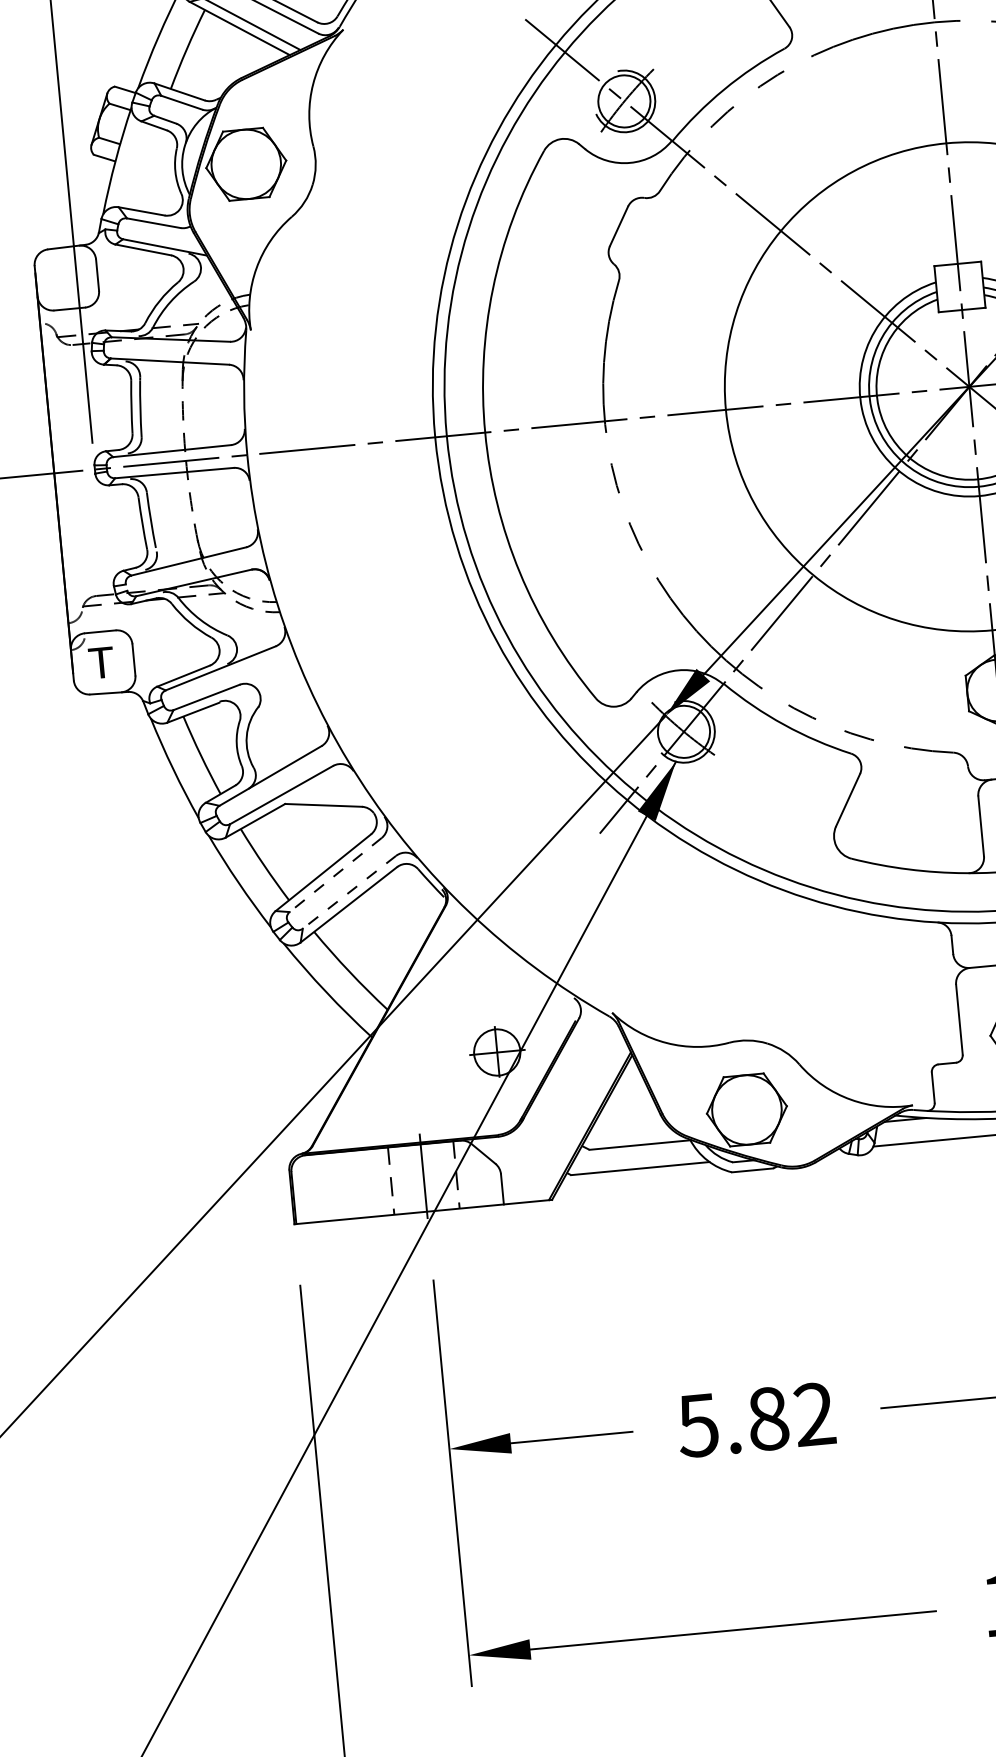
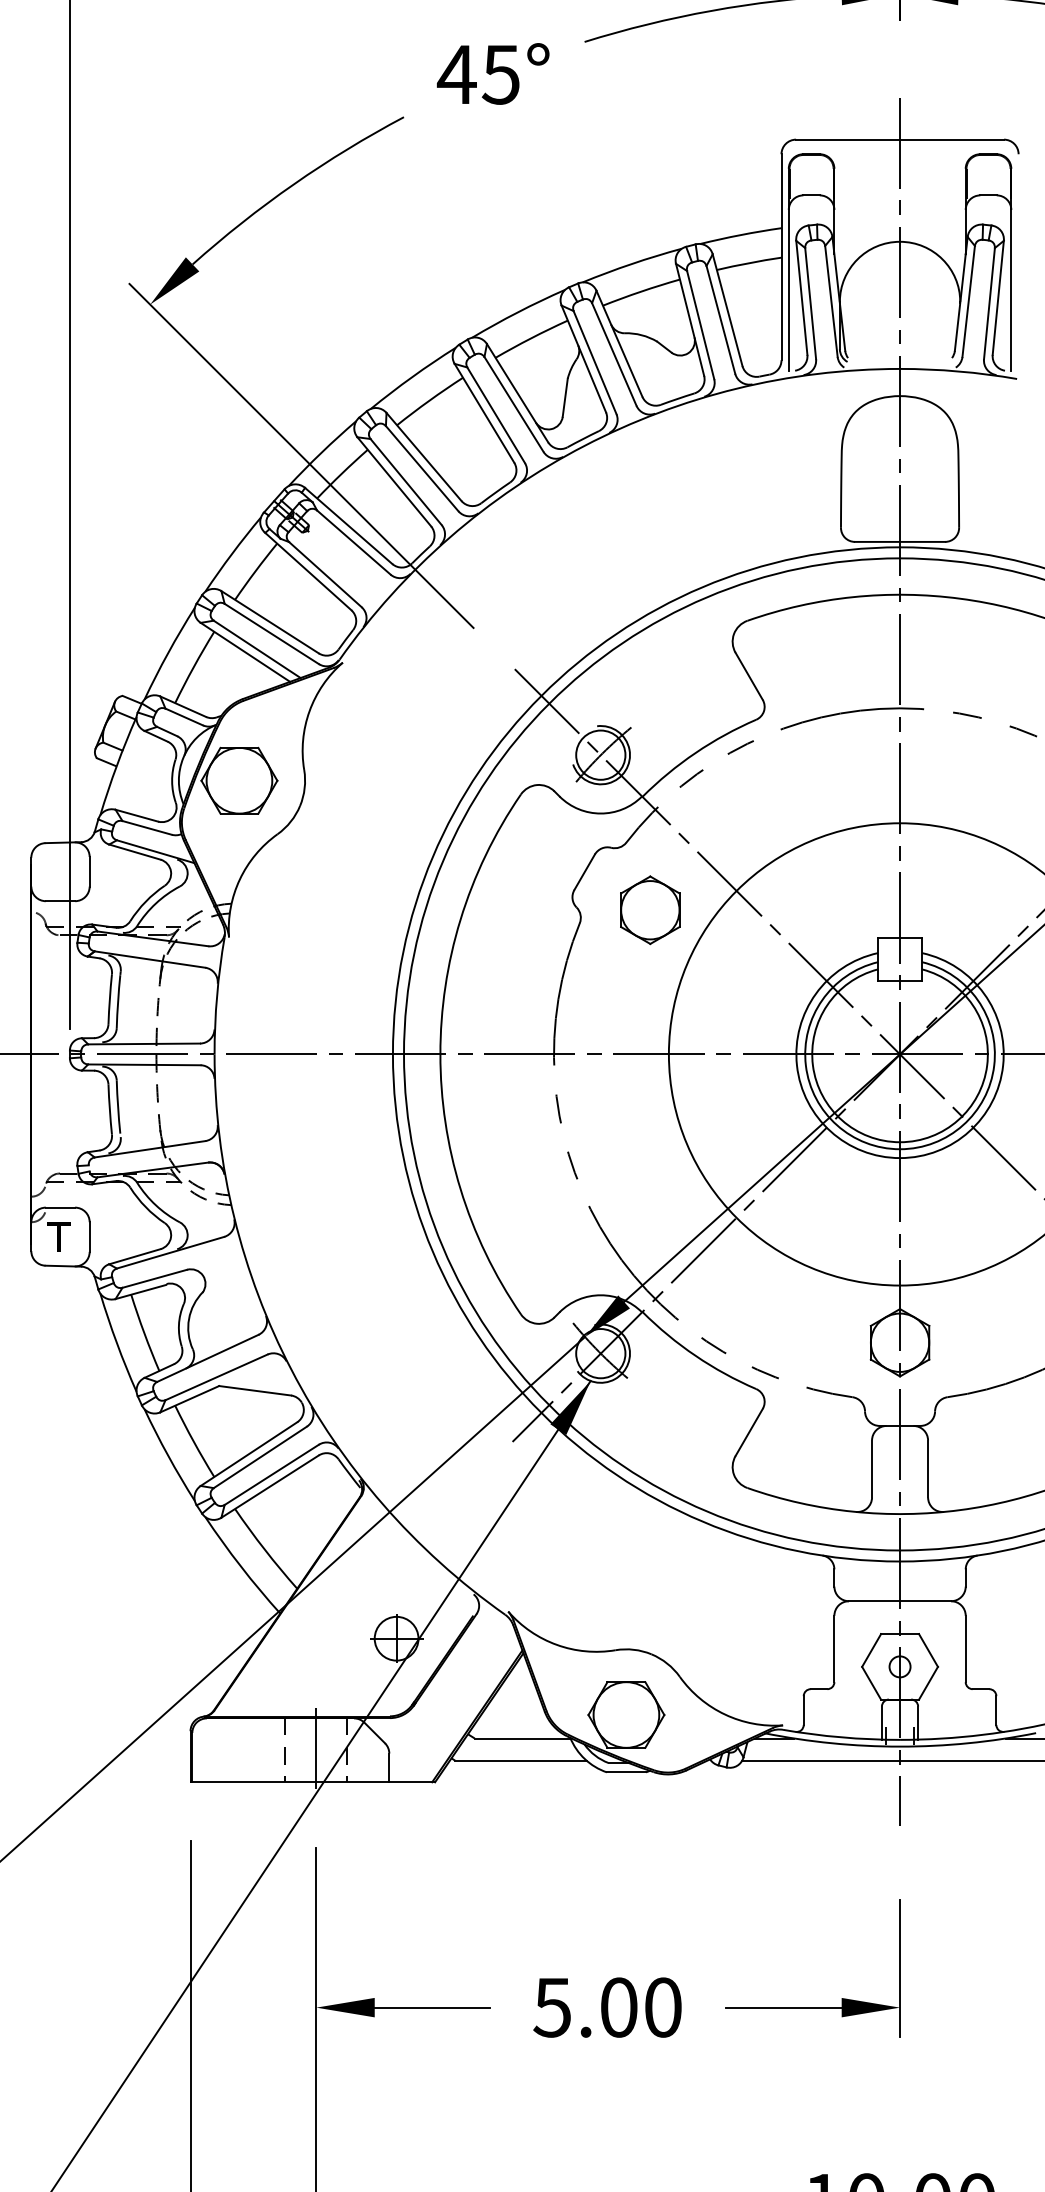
part: (692, 260) -> (650, 910), added
line: (335, 875) -> (260, 1457), dashed -> solid
line: (349, 891) -> (271, 1474), dashed -> solid
text: (790, 1416) -> (640, 2007), 5.82 -> 5.00

